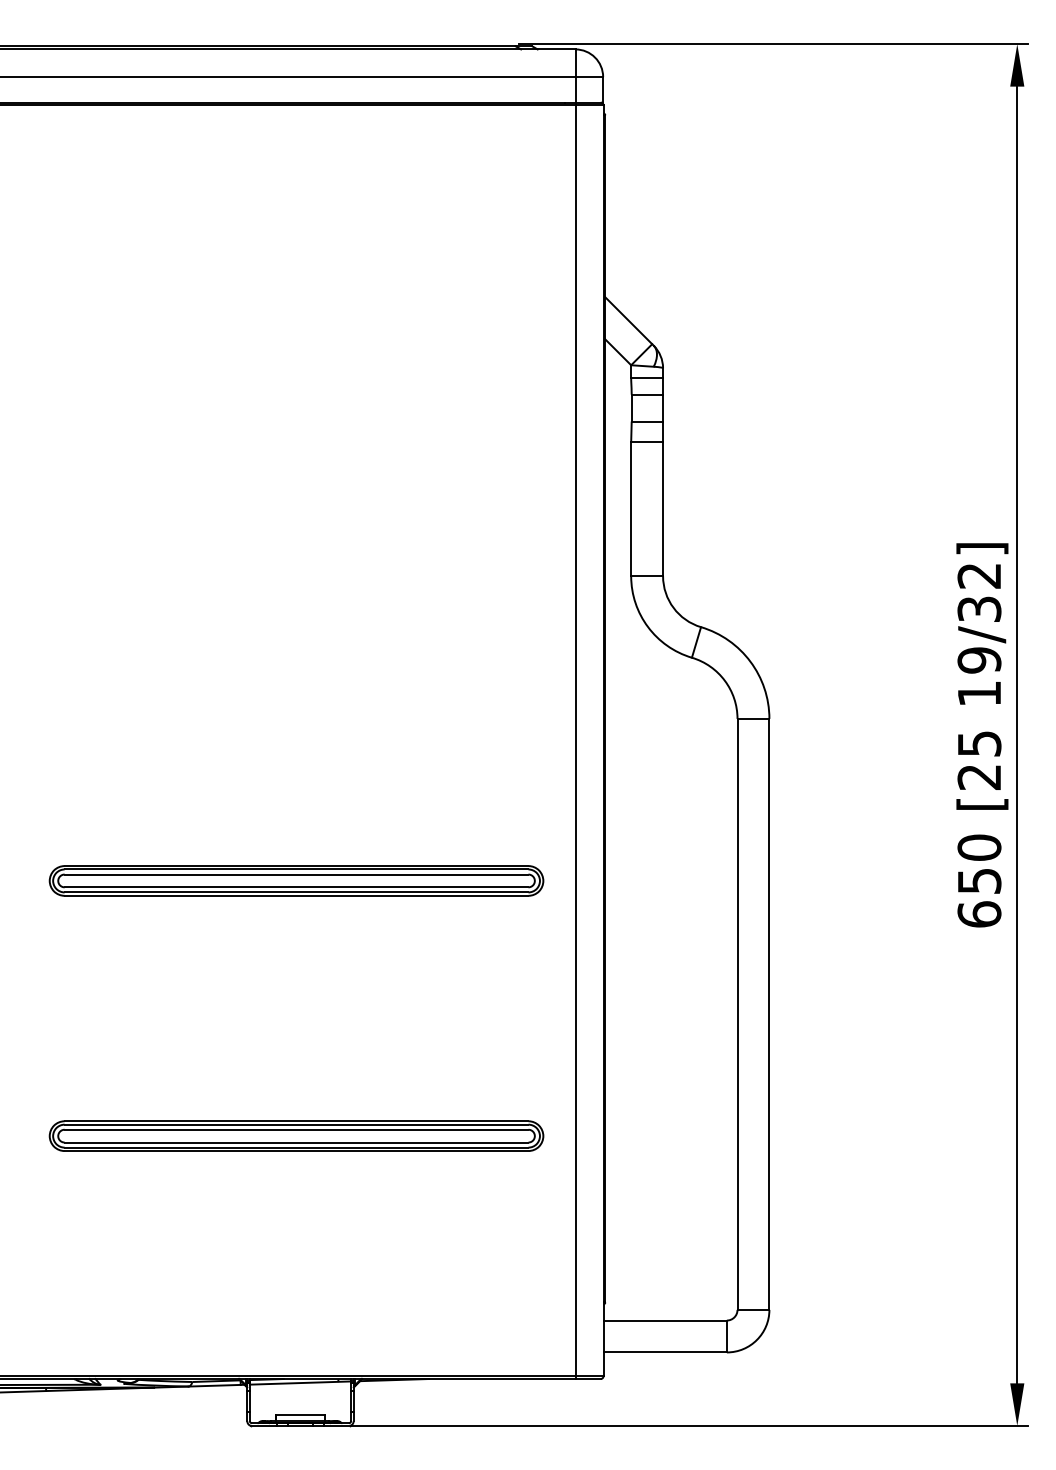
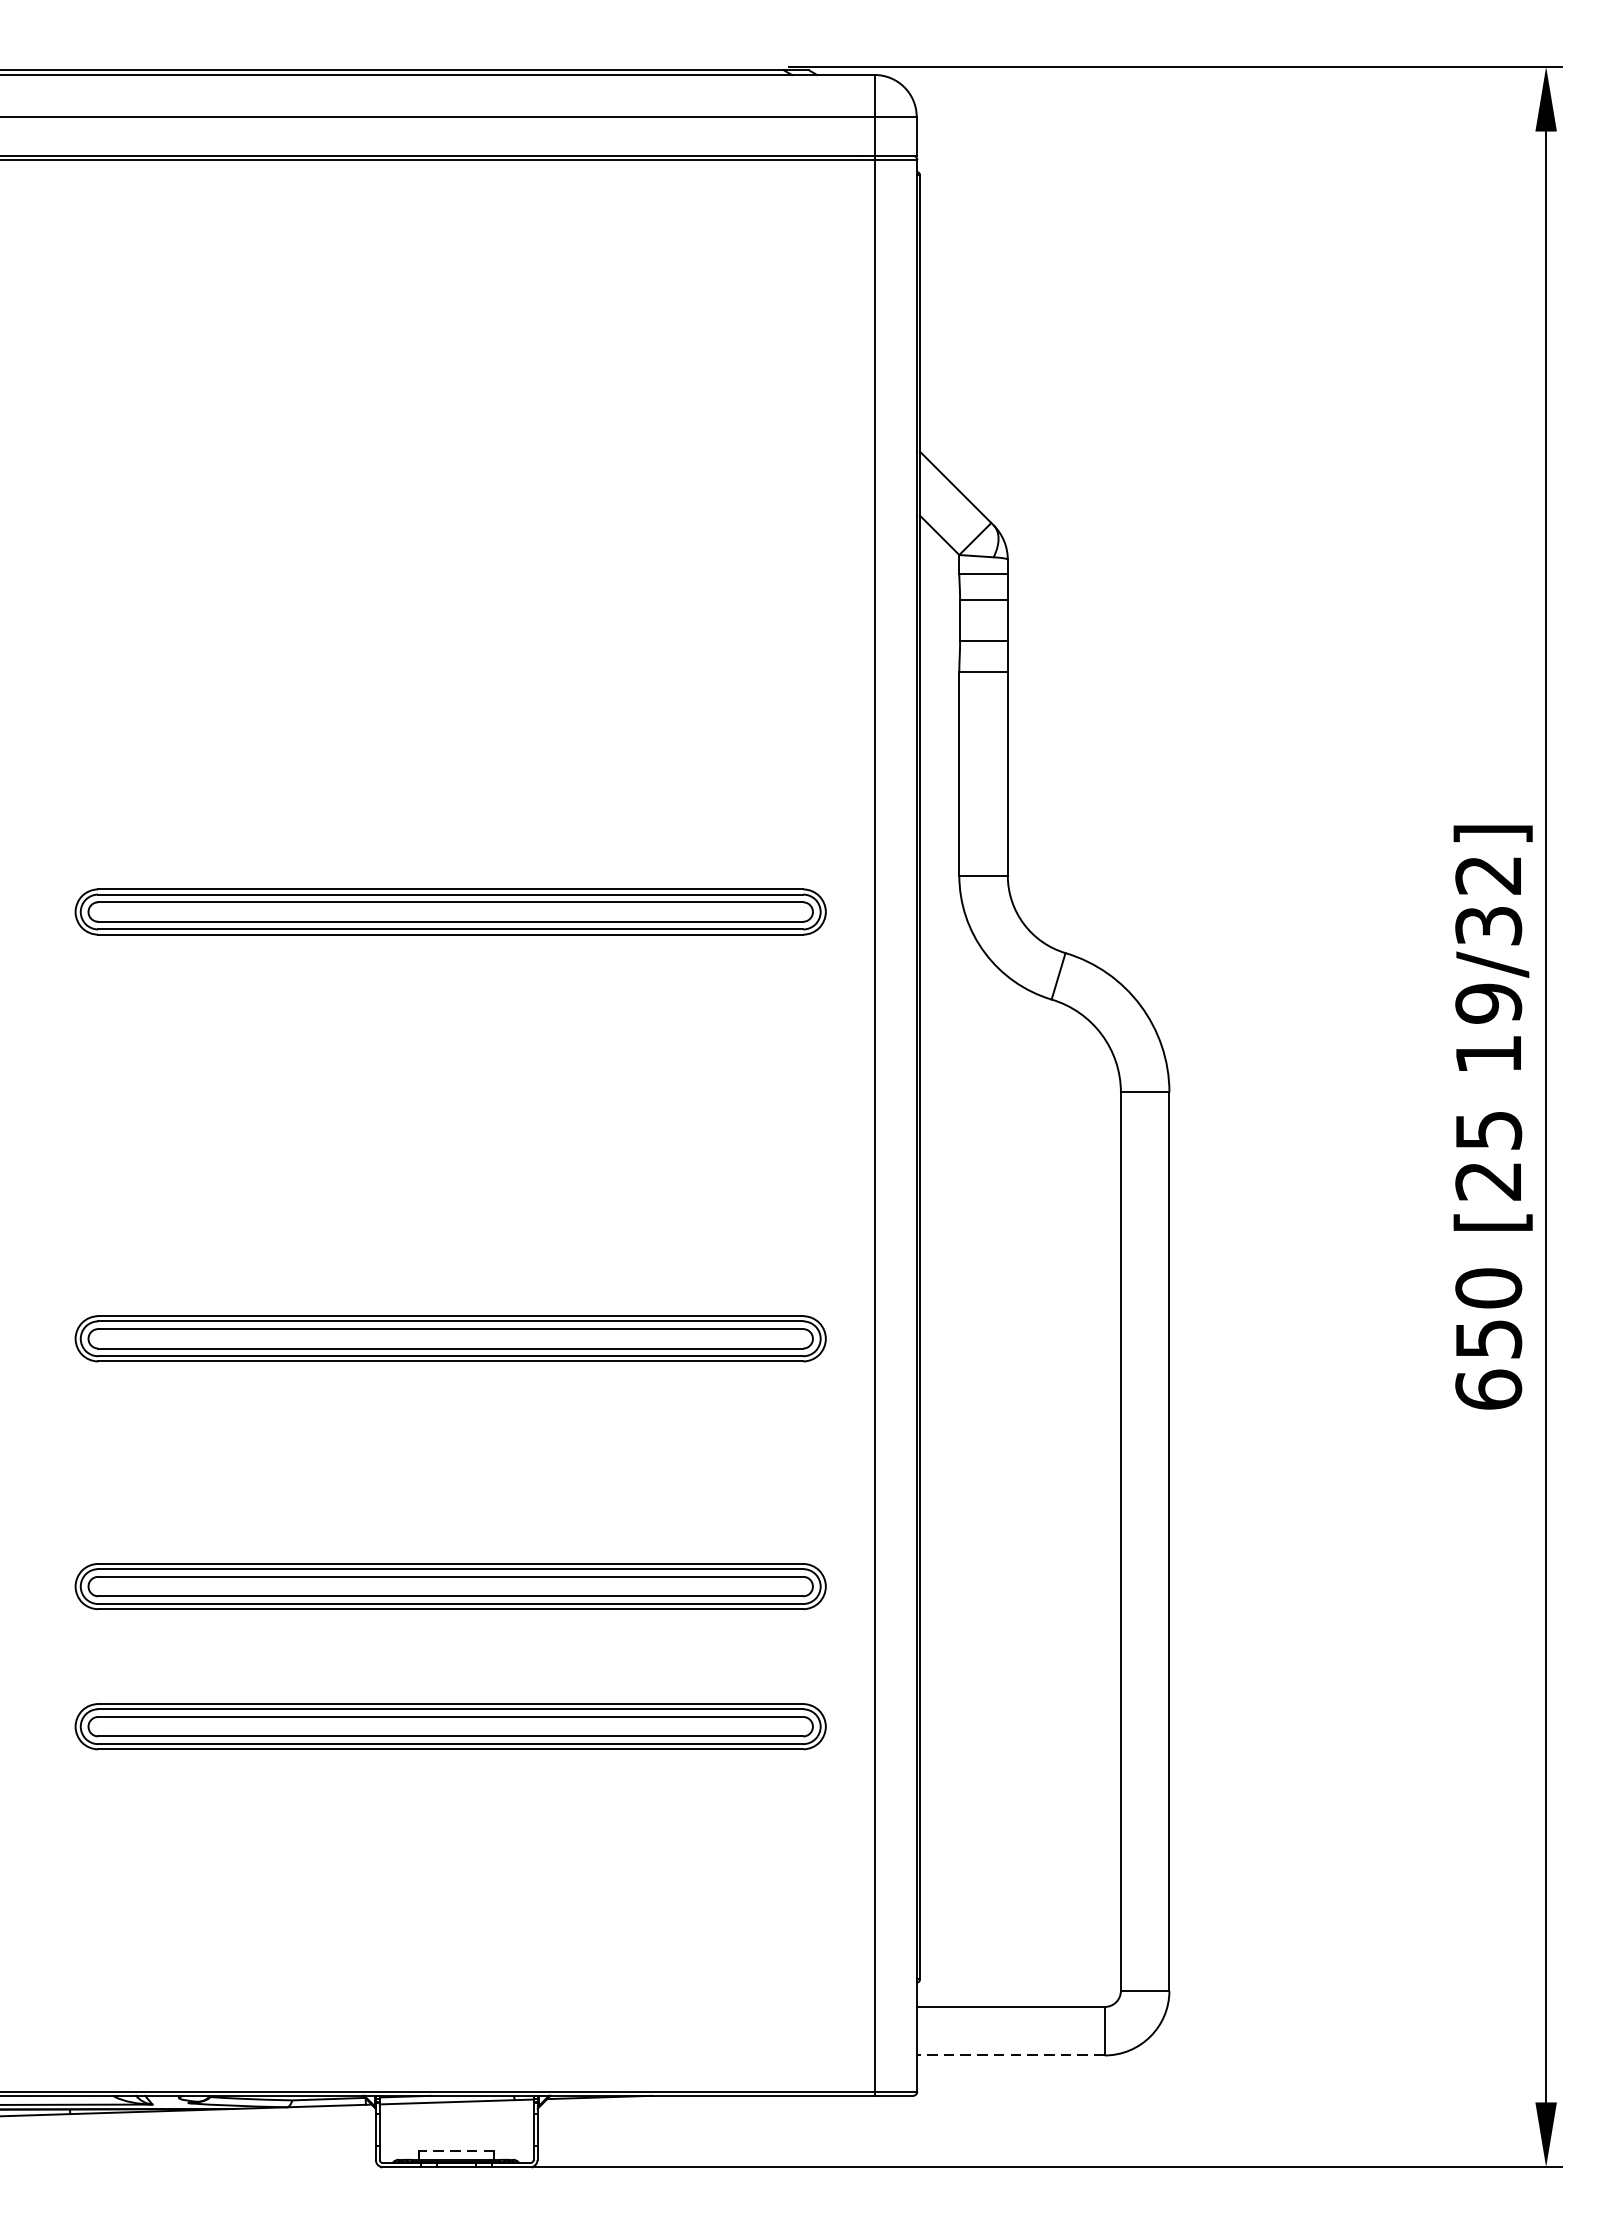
part: (296, 599) -> (450, 911), added
part: (296, 1043) -> (450, 1585), added
line: (665, 1352) -> (1011, 2055), solid -> dashed
line: (300, 1415) -> (456, 2151), solid -> dashed

